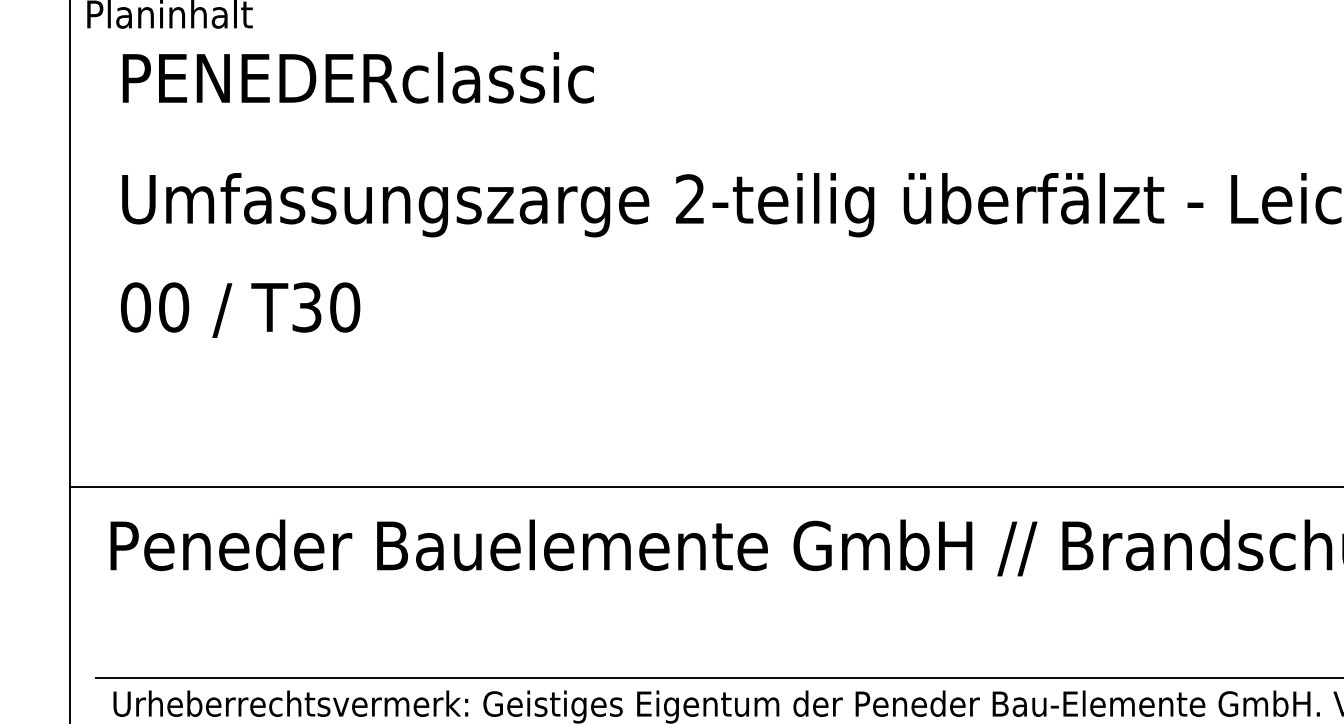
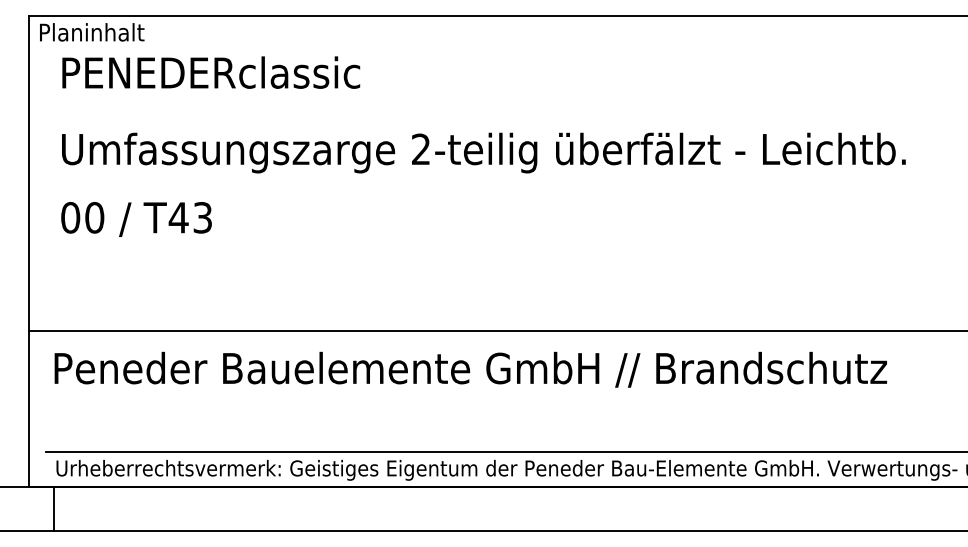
text: (325, 307) -> (190, 217), T30 -> T43

